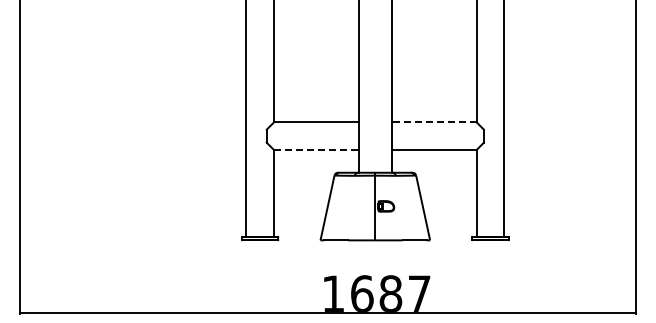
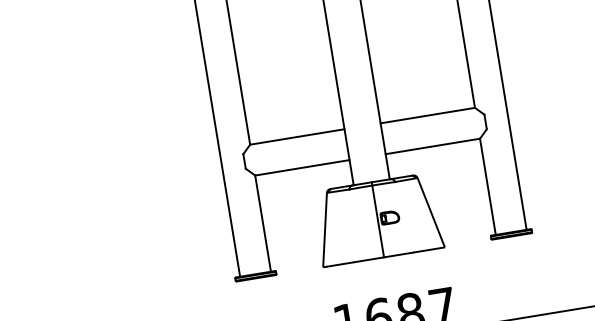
line: (433, 122) -> (427, 115), dashed -> solid
line: (317, 150) -> (303, 168), dashed -> solid

